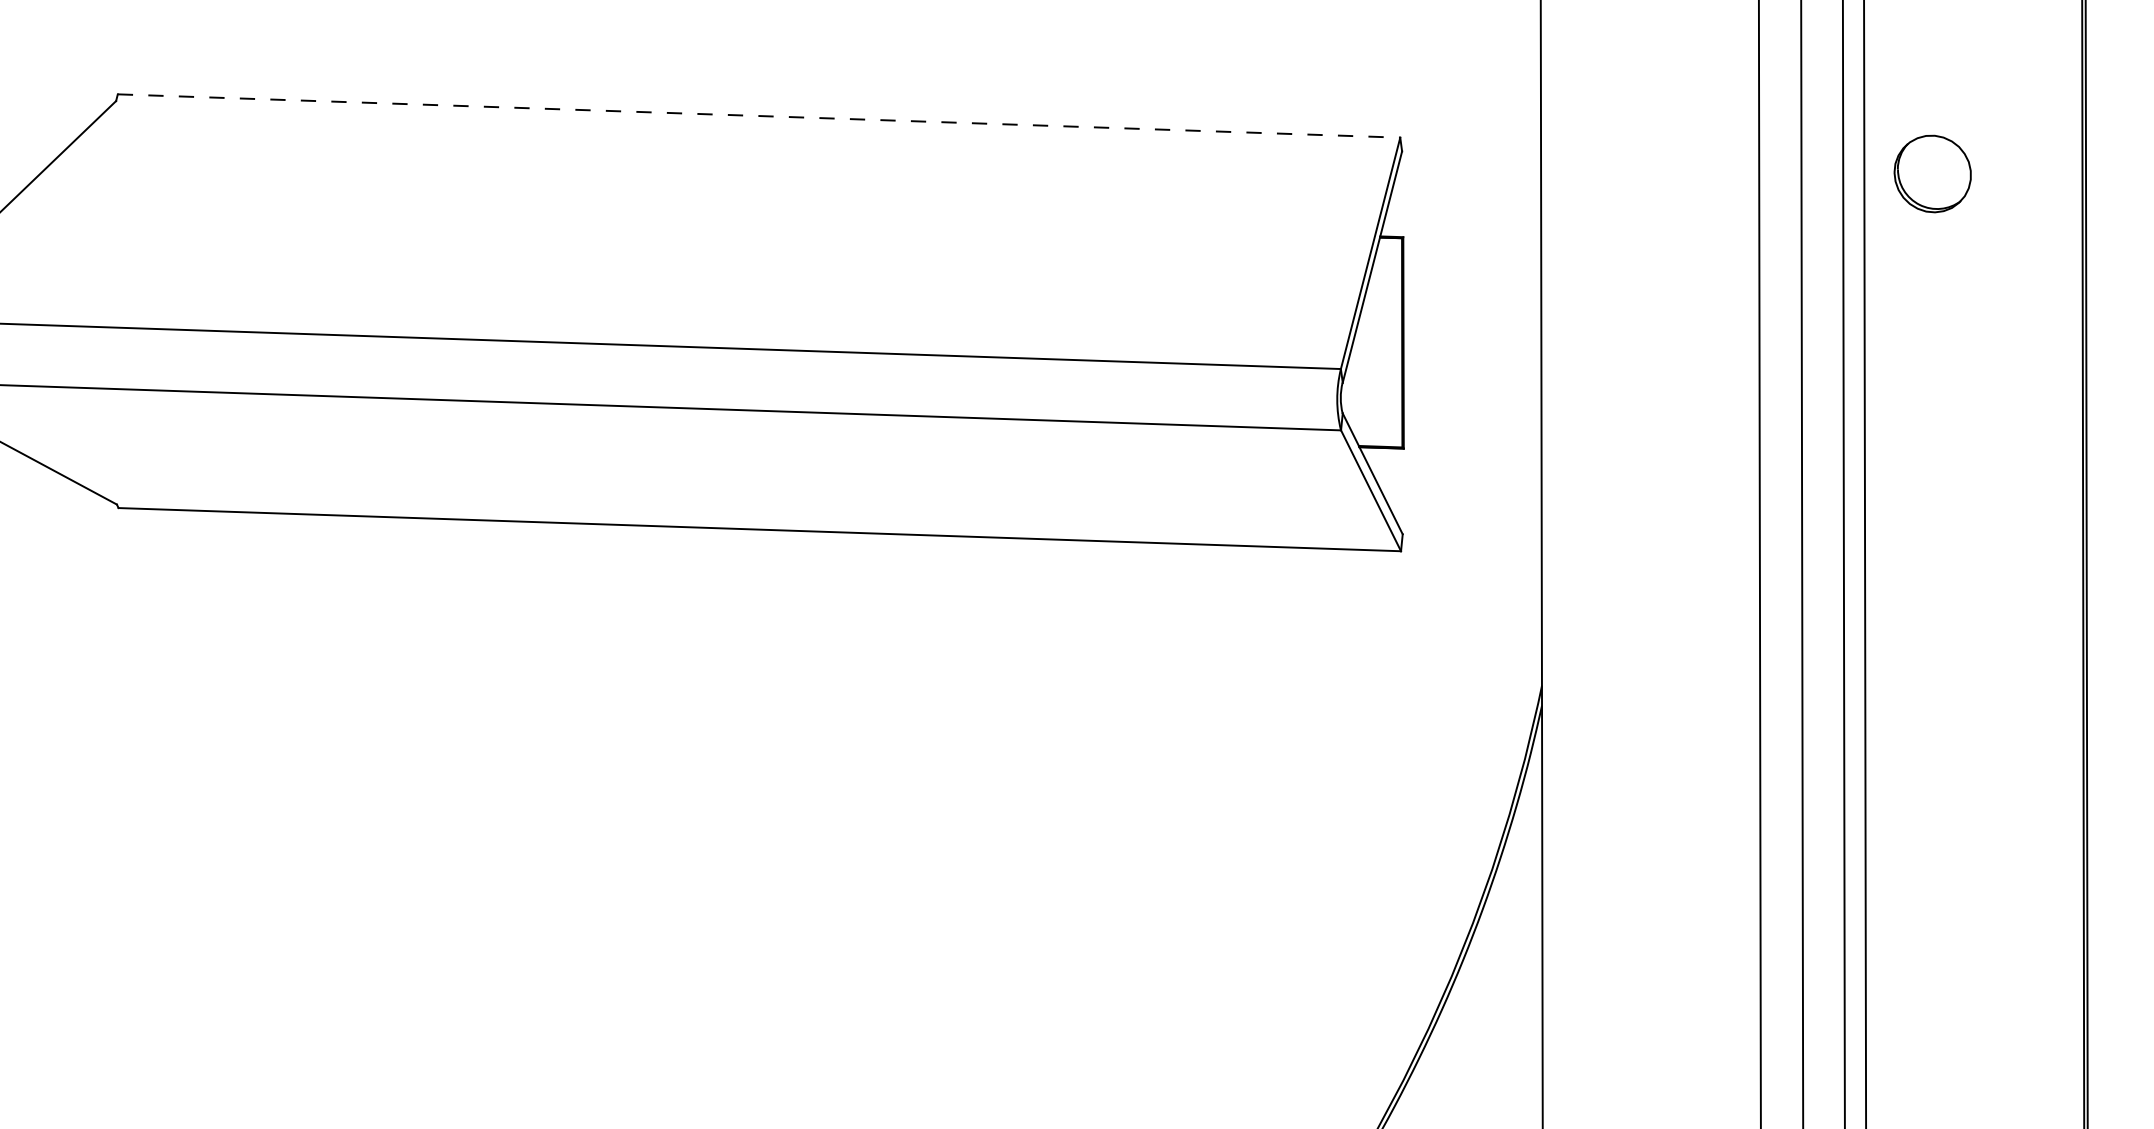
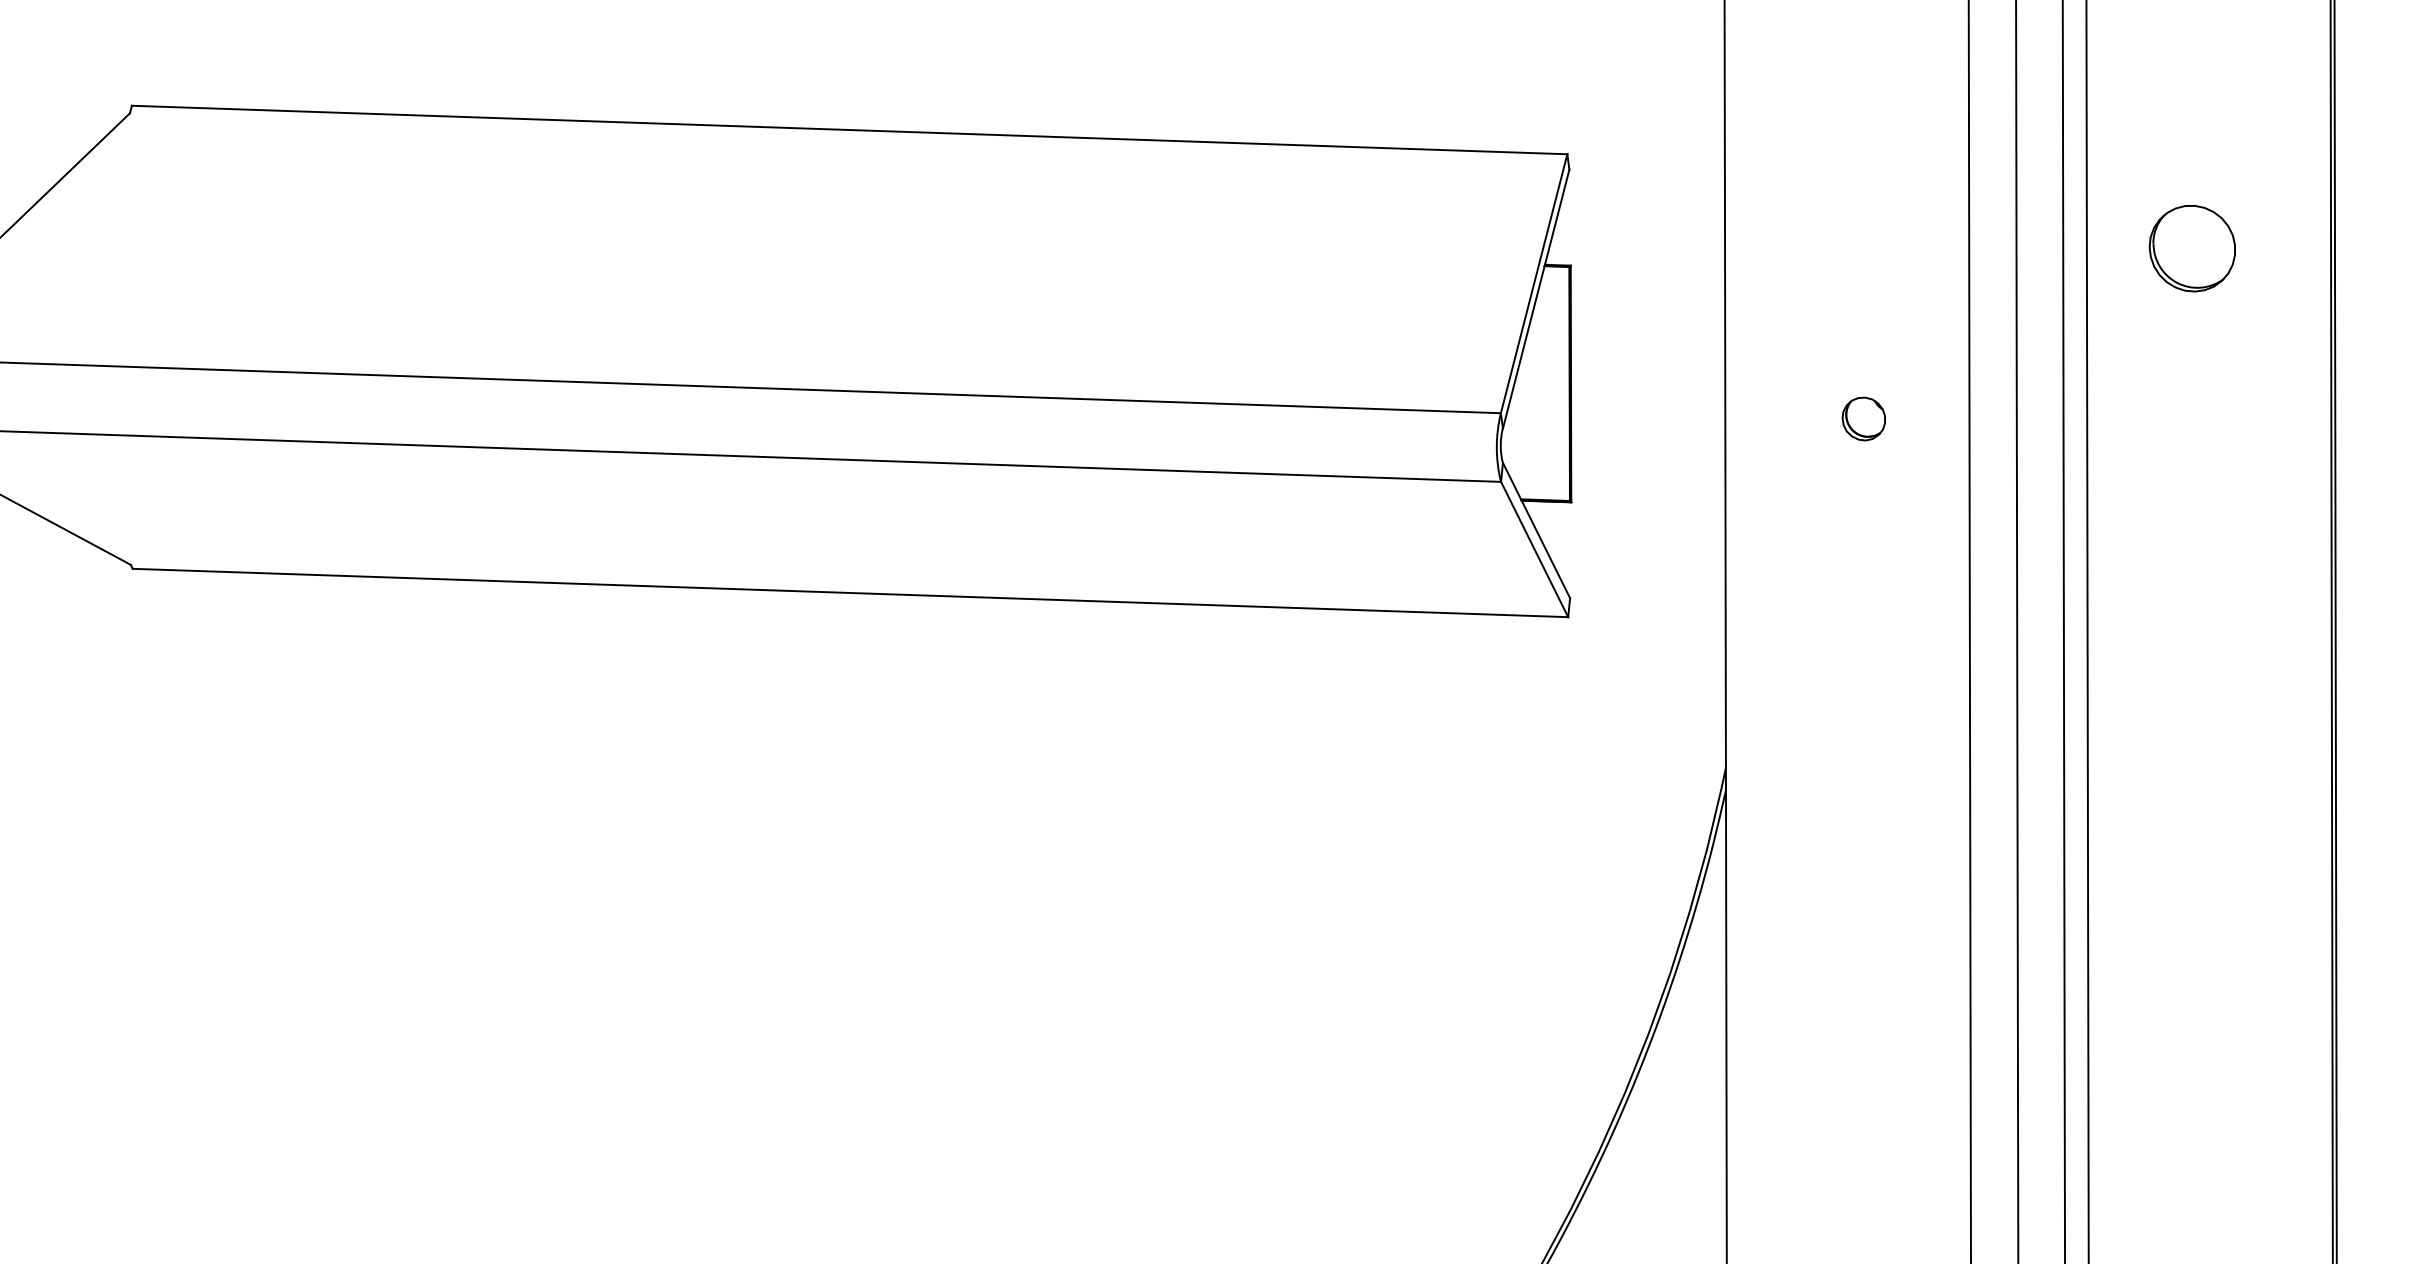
line: (759, 116) -> (850, 130), dashed -> solid
part: (1932, 173) -> (2192, 248), moved
part: (1664, 374) -> (1863, 419), added

